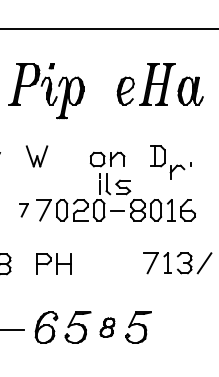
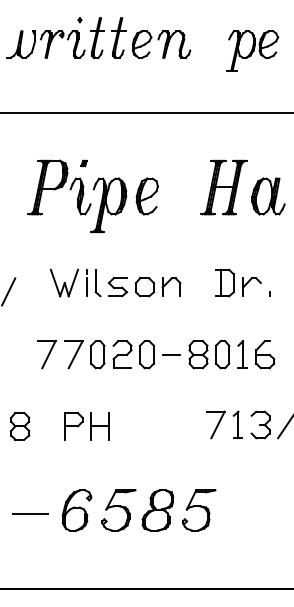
part: (125, 91) -> (146, 196), moved
part: (177, 171) -> (251, 286), moved
part: (114, 184) -> (106, 283), moved
part: (23, 210) -> (46, 354), size x1.67
part: (107, 327) -> (157, 510), size x1.67

